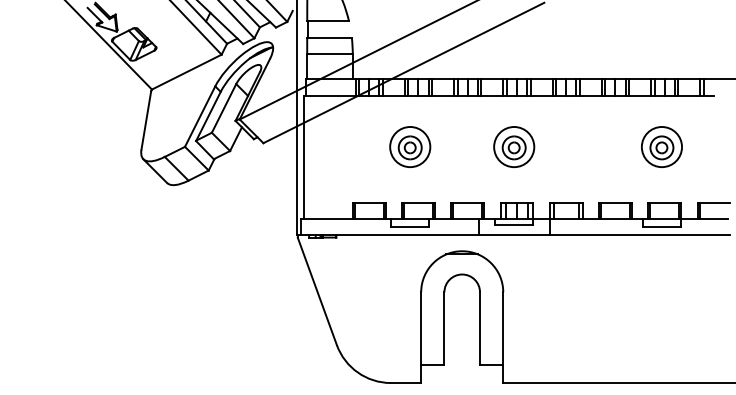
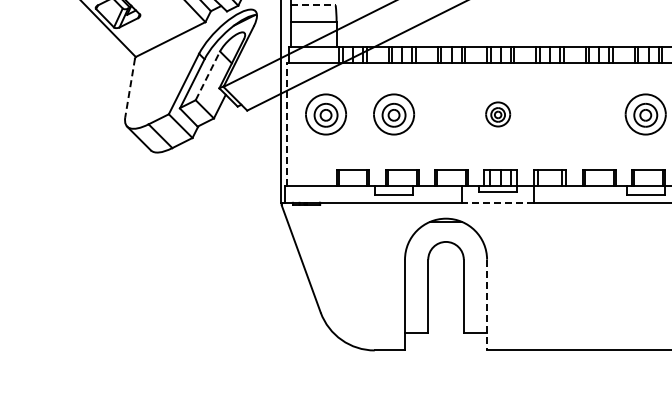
line: (330, 37) -> (314, 4), solid -> dashed
line: (224, 108) -> (208, 75), solid -> dashed
line: (146, 120) -> (130, 87), solid -> dashed
part: (342, 146) -> (326, 113), added
part: (514, 146) -> (498, 113), size x0.6
line: (303, 157) -> (287, 124), solid -> dashed
line: (514, 235) -> (498, 202), solid -> dashed
line: (503, 338) -> (487, 305), solid -> dashed

